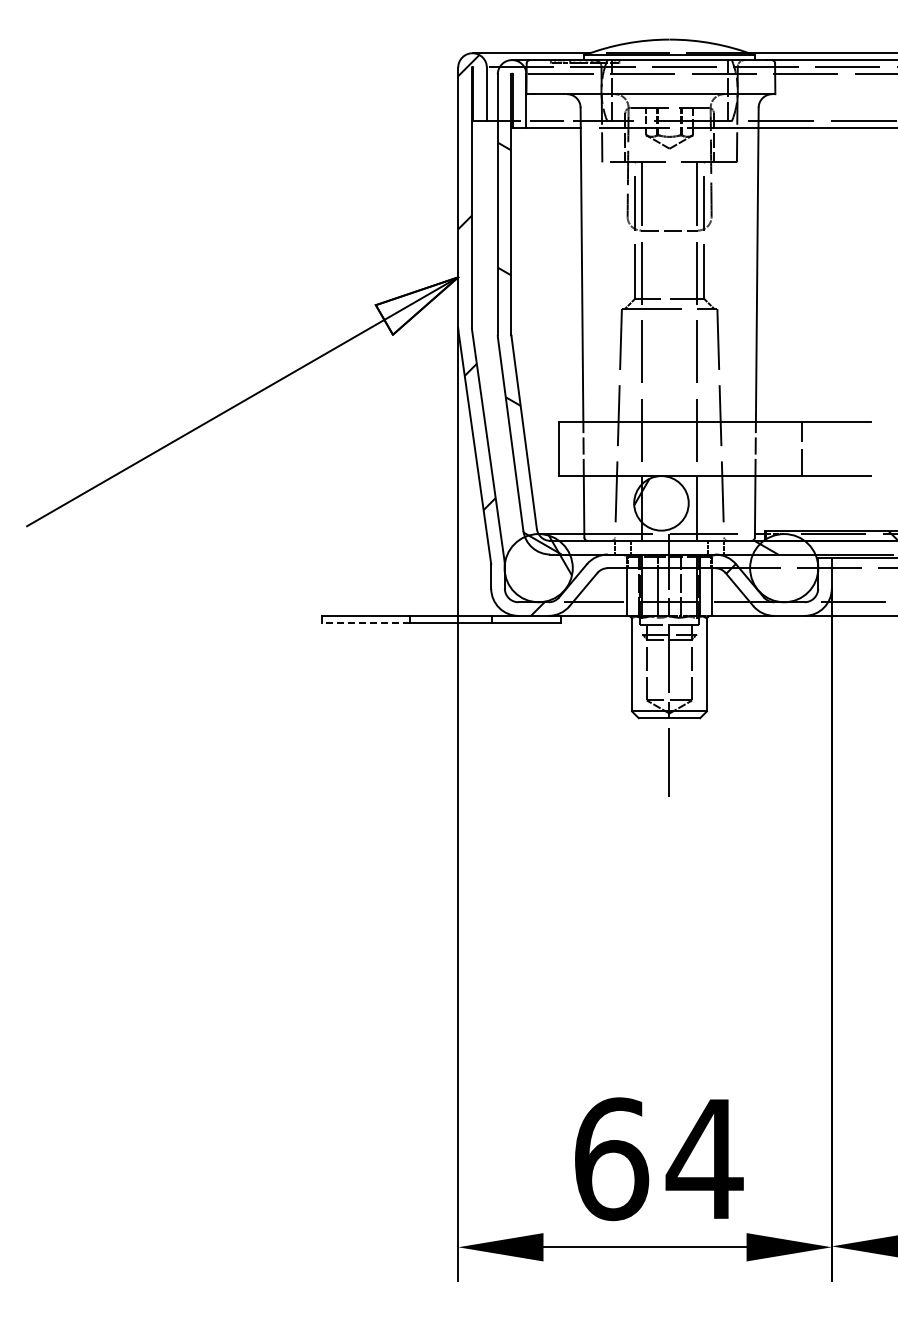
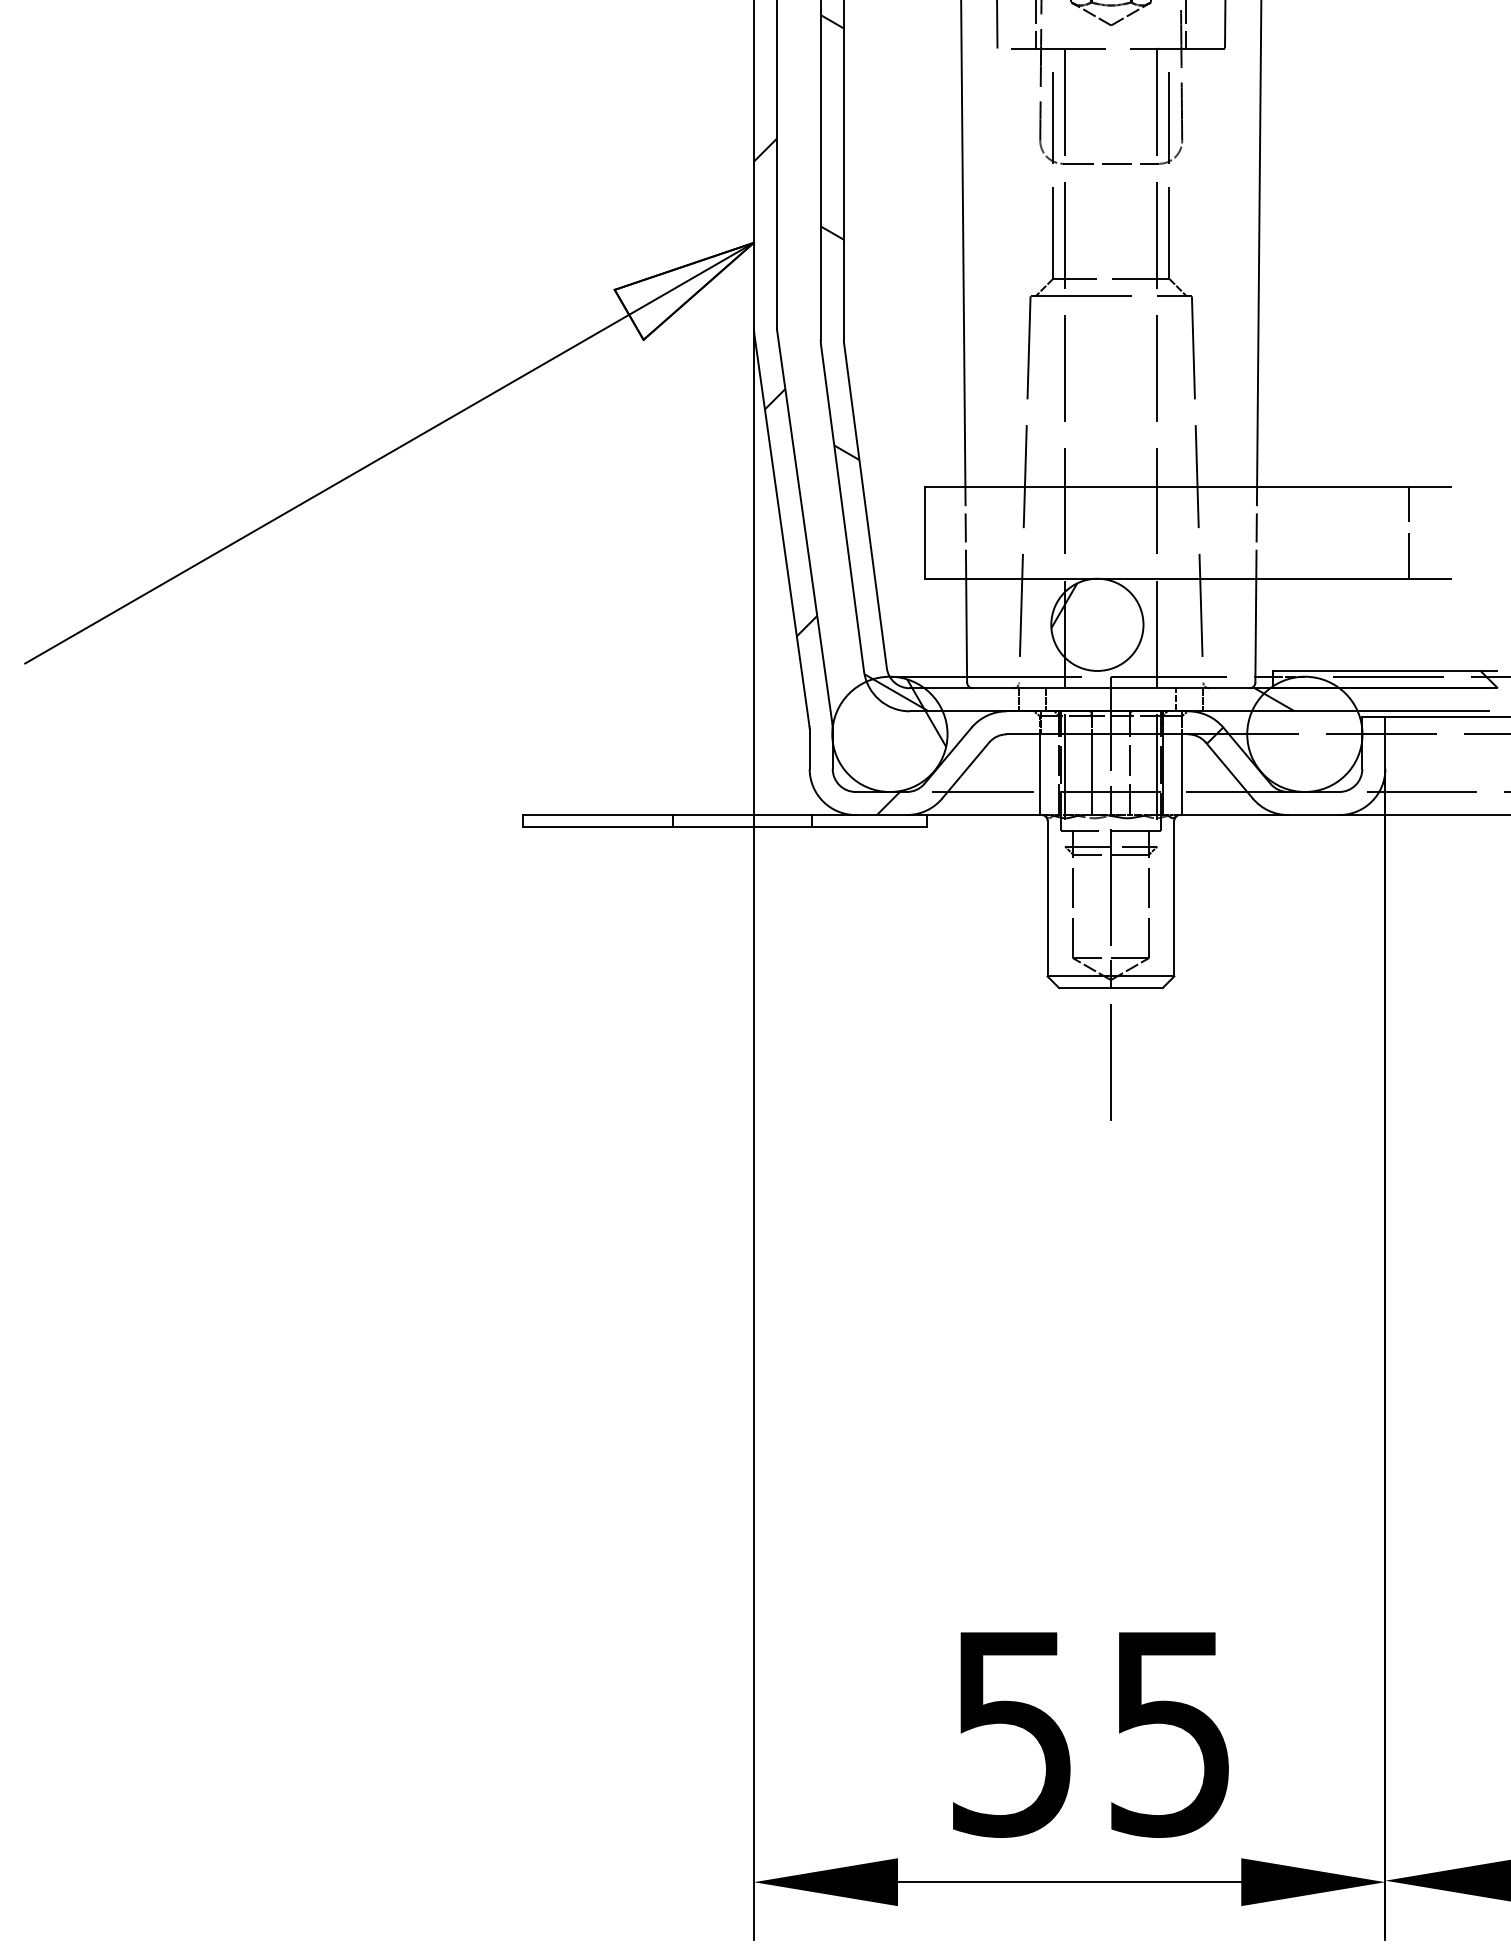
line: (801, 448) -> (1408, 532), moved
line: (365, 622) -> (597, 826), dashed -> solid
text: (659, 1159) -> (1094, 1733), 64 -> 55

